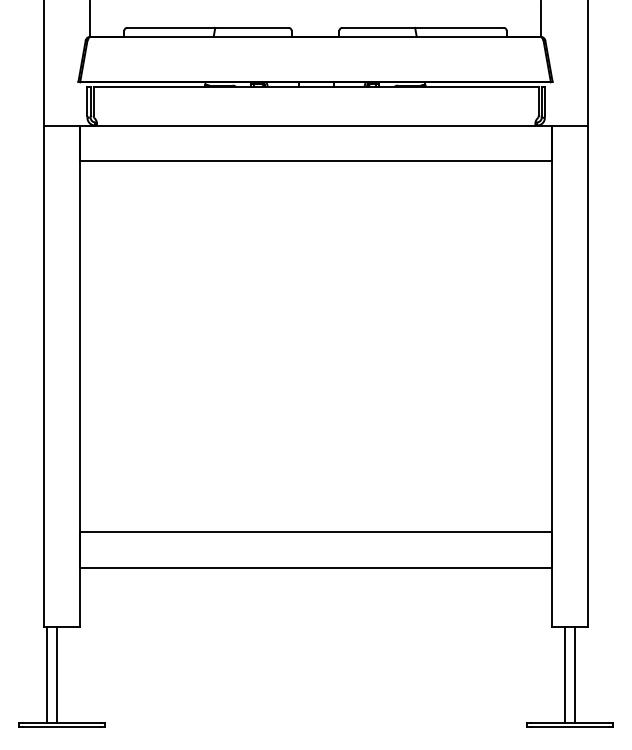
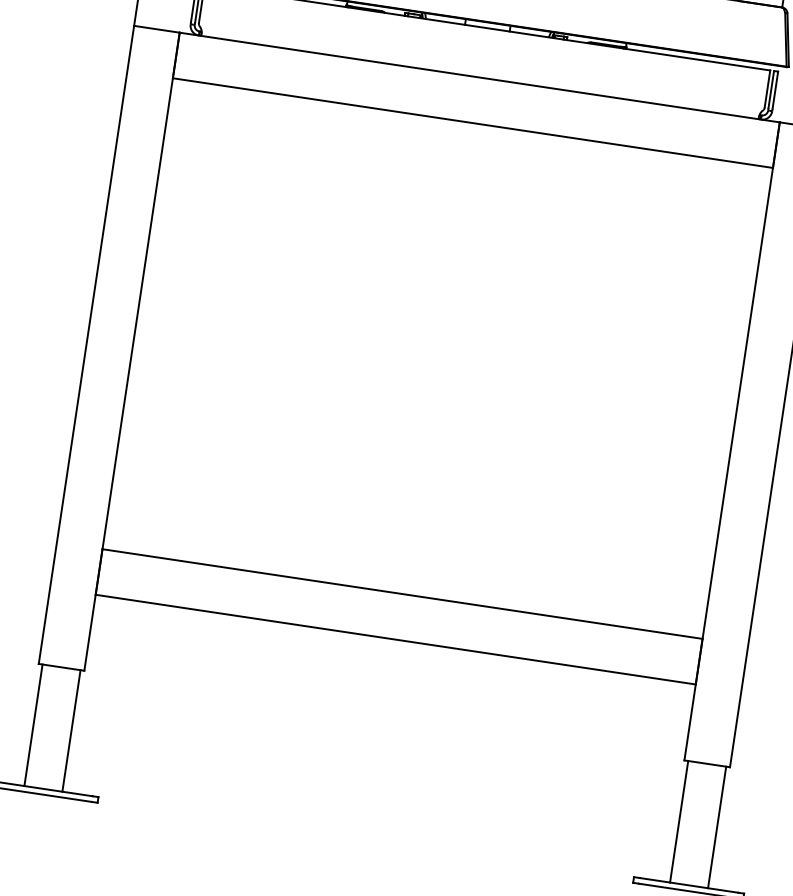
line: (56, 675) -> (70, 731), moved
line: (564, 675) -> (716, 827), moved
line: (574, 675) -> (678, 822), moved

